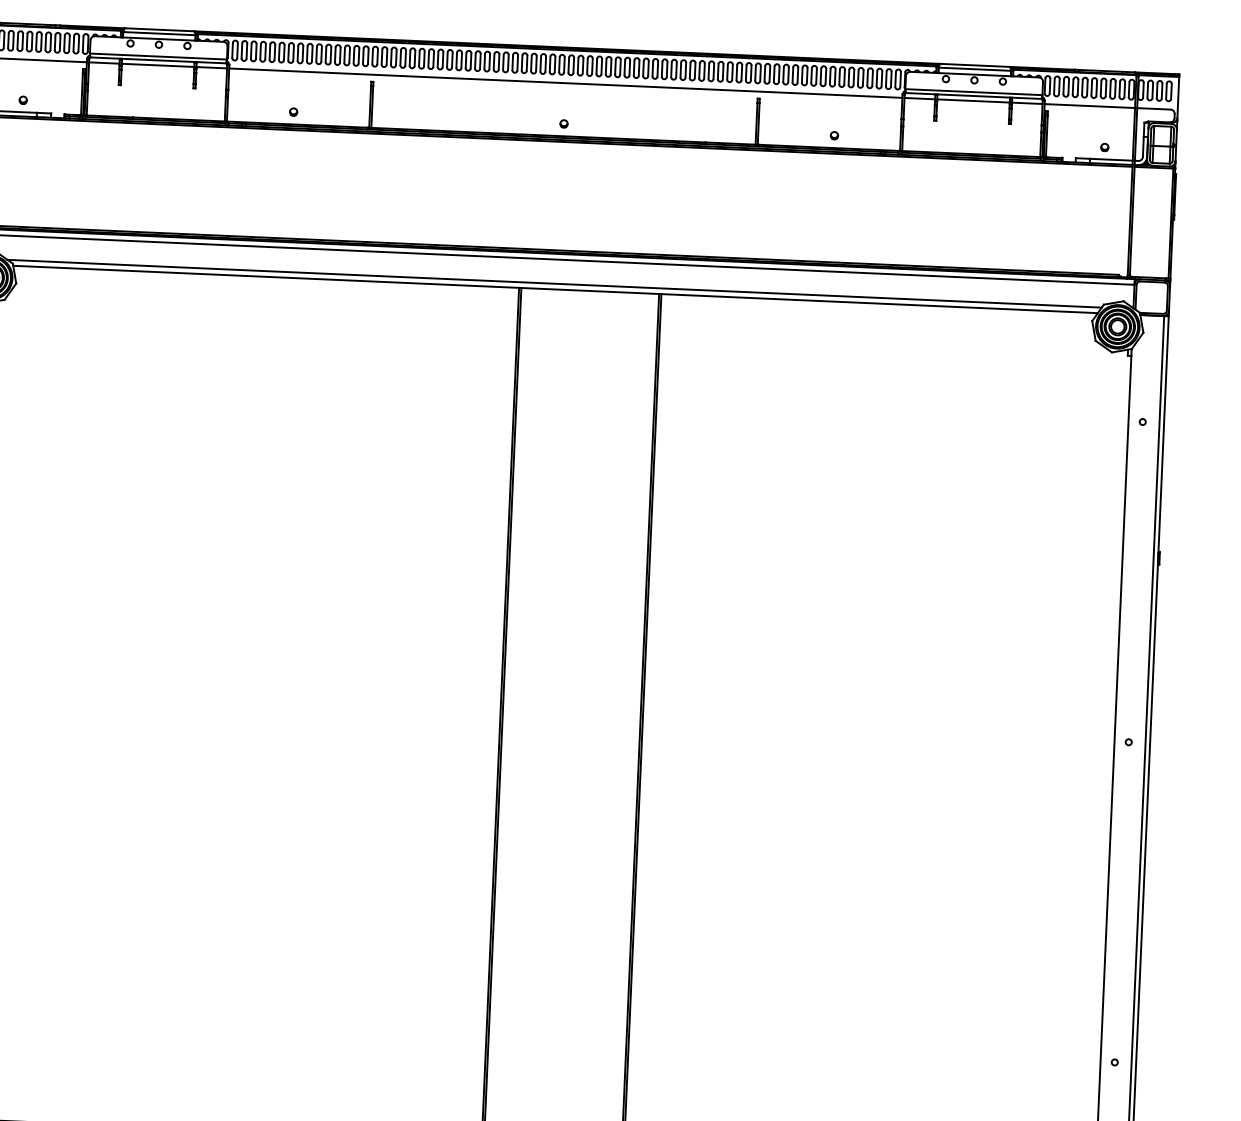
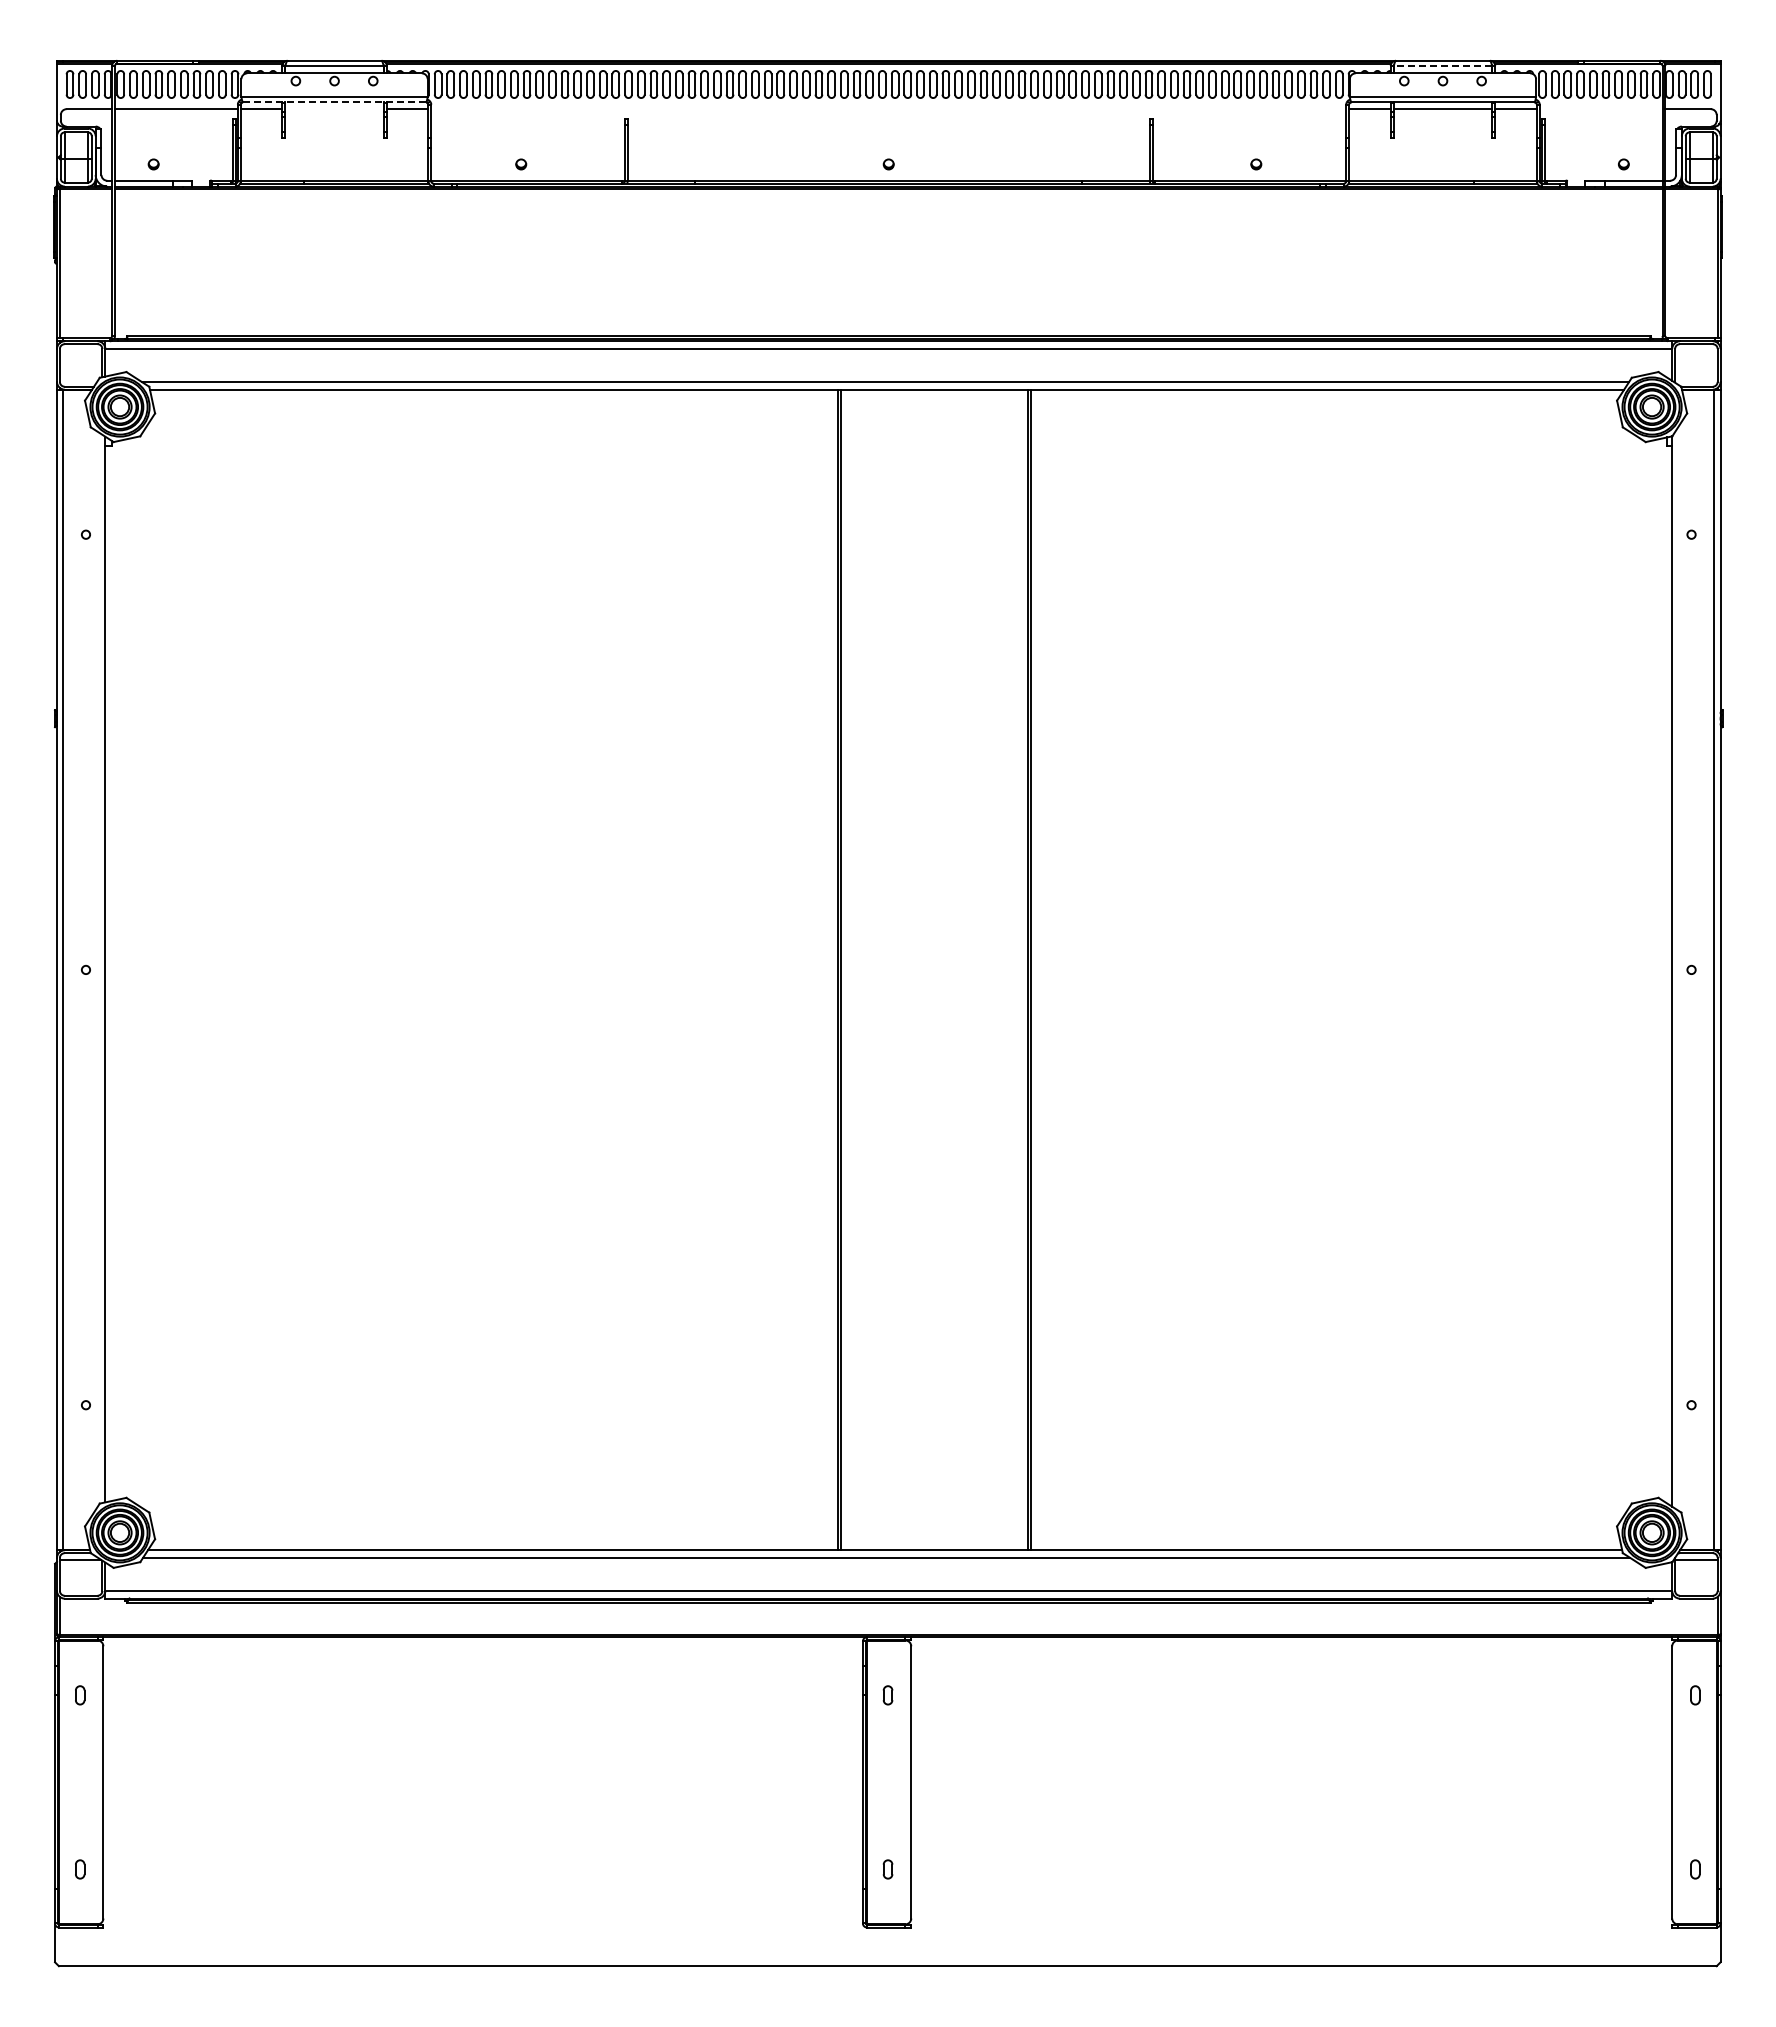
line: (158, 60) -> (334, 102), solid -> dashed
line: (158, 65) -> (334, 109), removed
line: (974, 69) -> (1442, 66), solid -> dashed
line: (565, 83) -> (888, 109), removed
line: (1089, 106) -> (1600, 109), removed

